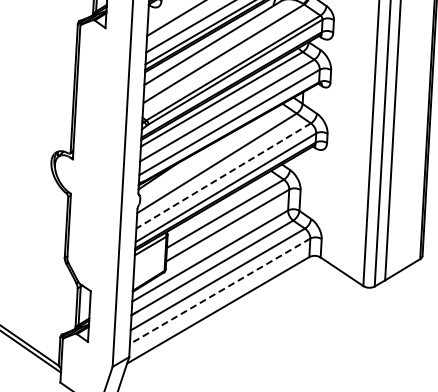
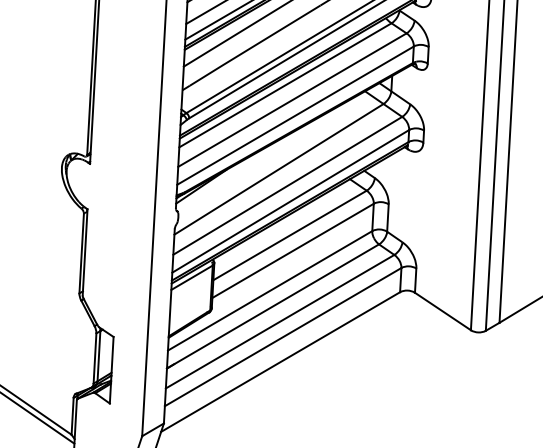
line: (223, 175) -> (287, 185), dashed -> solid
line: (219, 291) -> (282, 337), dashed -> solid

